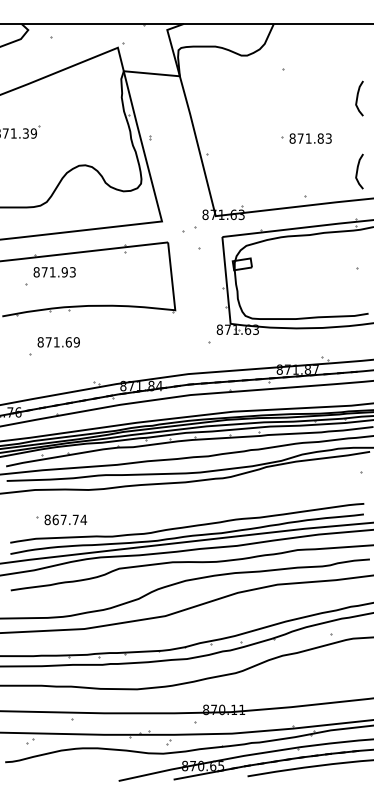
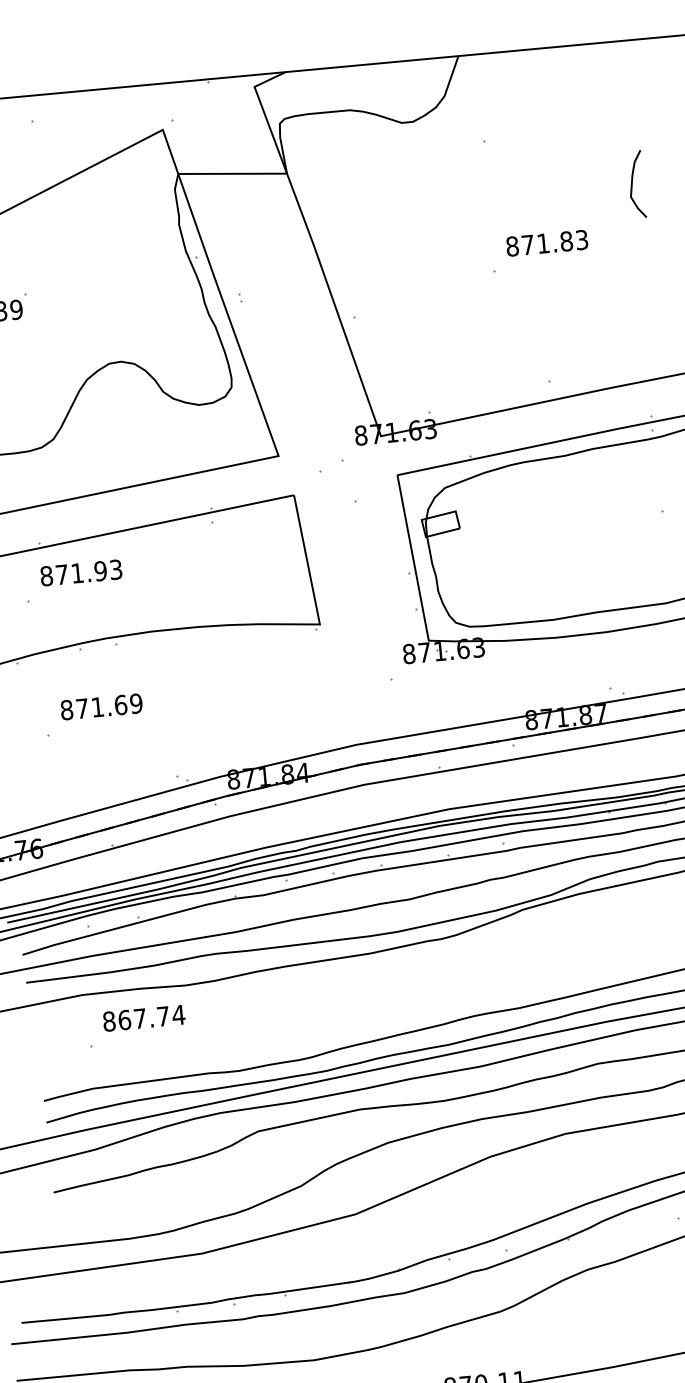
text: (310, 138) -> (546, 243), moved
curve: (358, 170) -> (647, 322), removed
text: (65, 519) -> (143, 1017), moved

